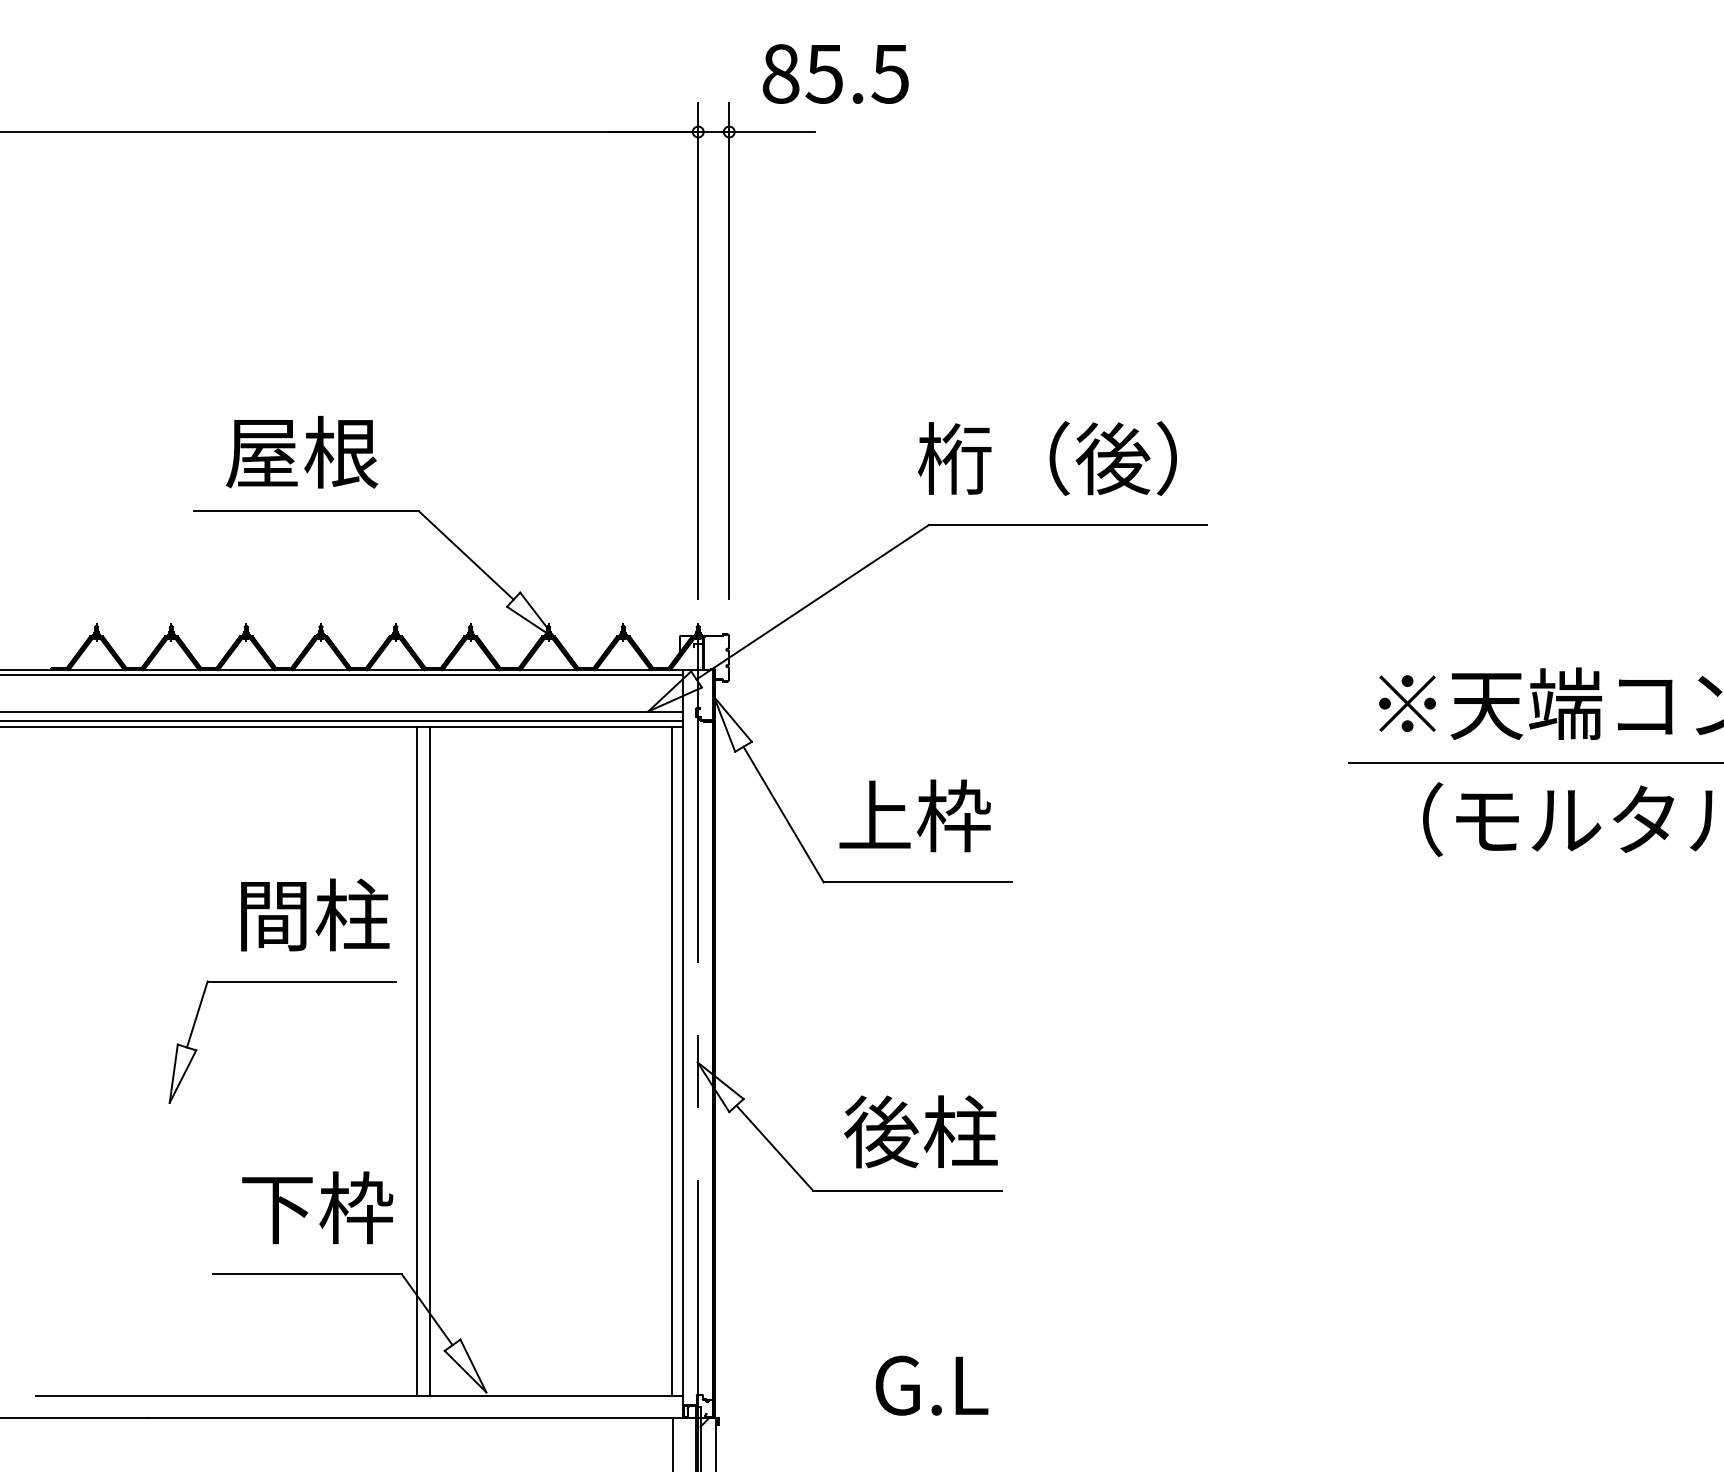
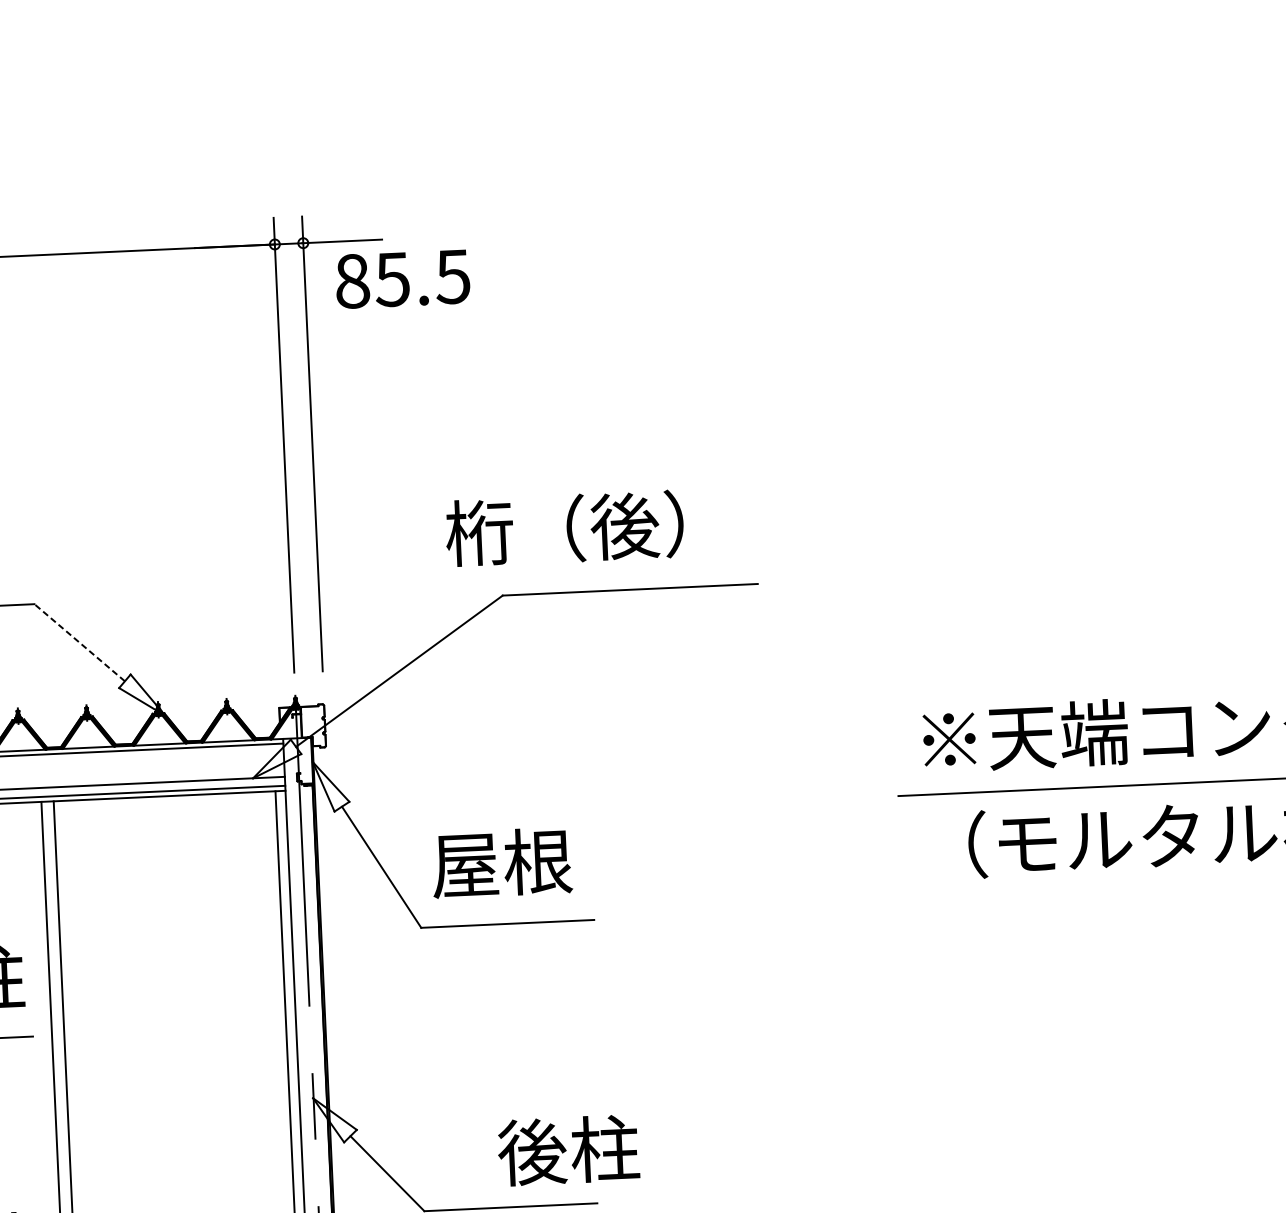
text: (835, 73) -> (402, 278), moved
text: (1047, 458) -> (564, 528), moved
line: (466, 555) -> (79, 642), solid -> dashed
text: (914, 815) -> (501, 862), 上枠 -> 屋根
text: (920, 1131) -> (568, 1150), moved

